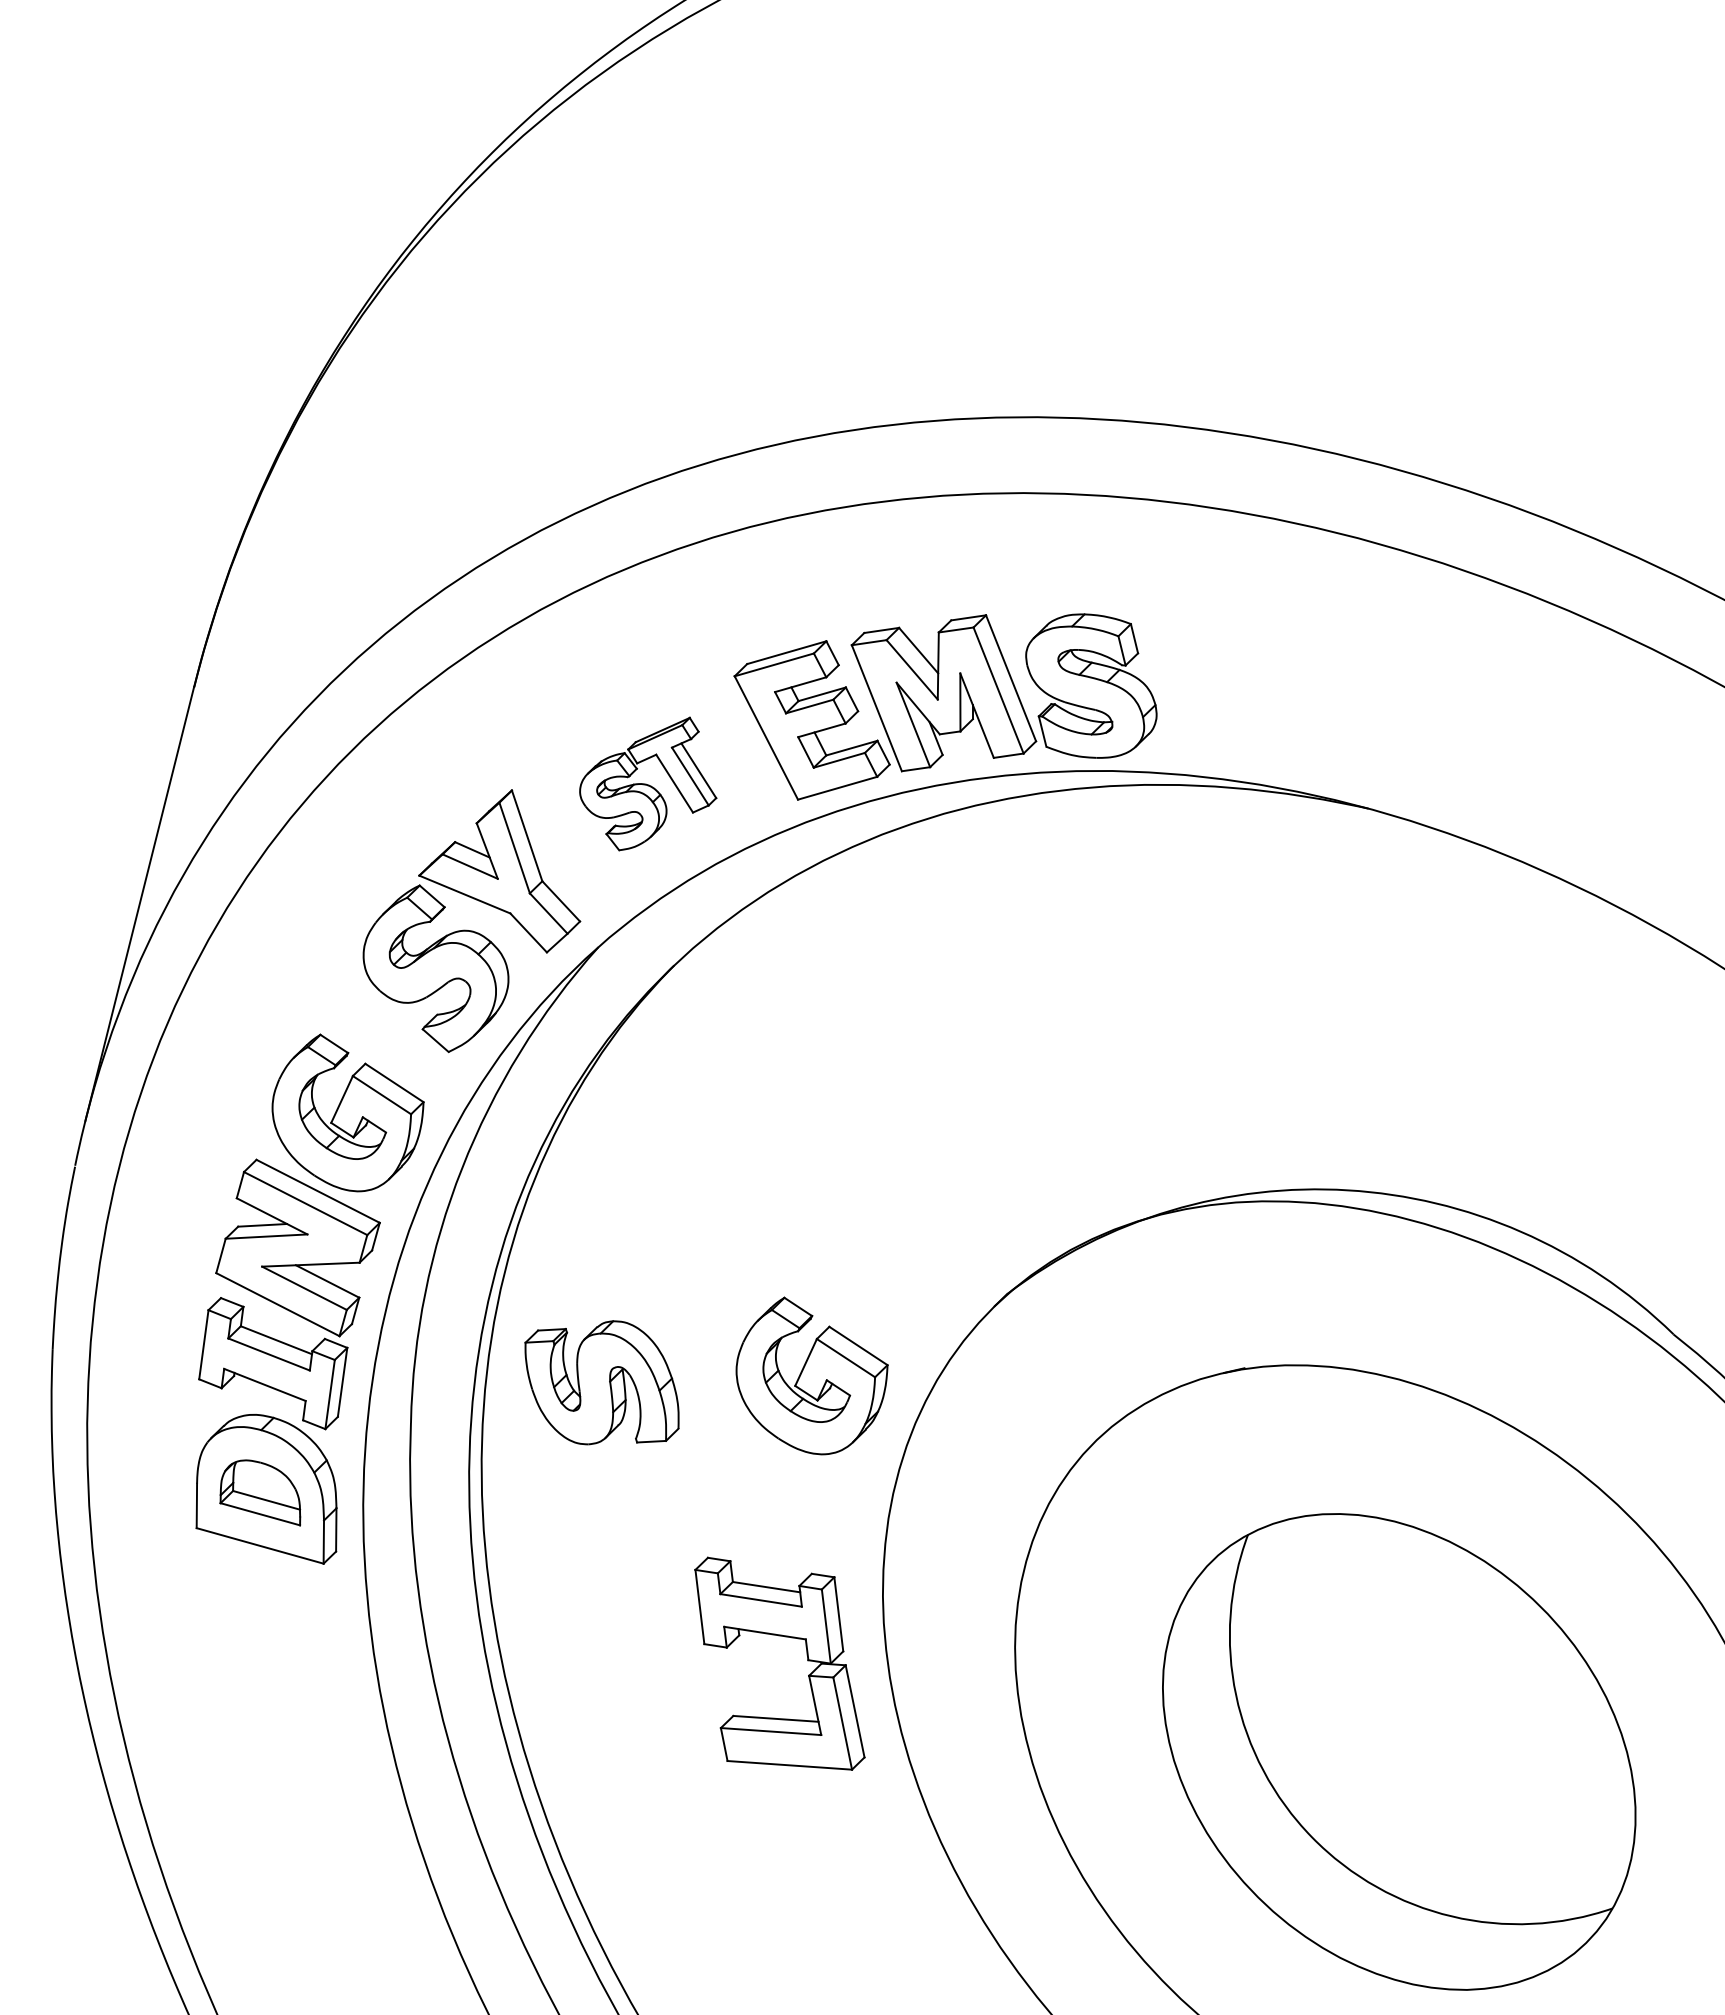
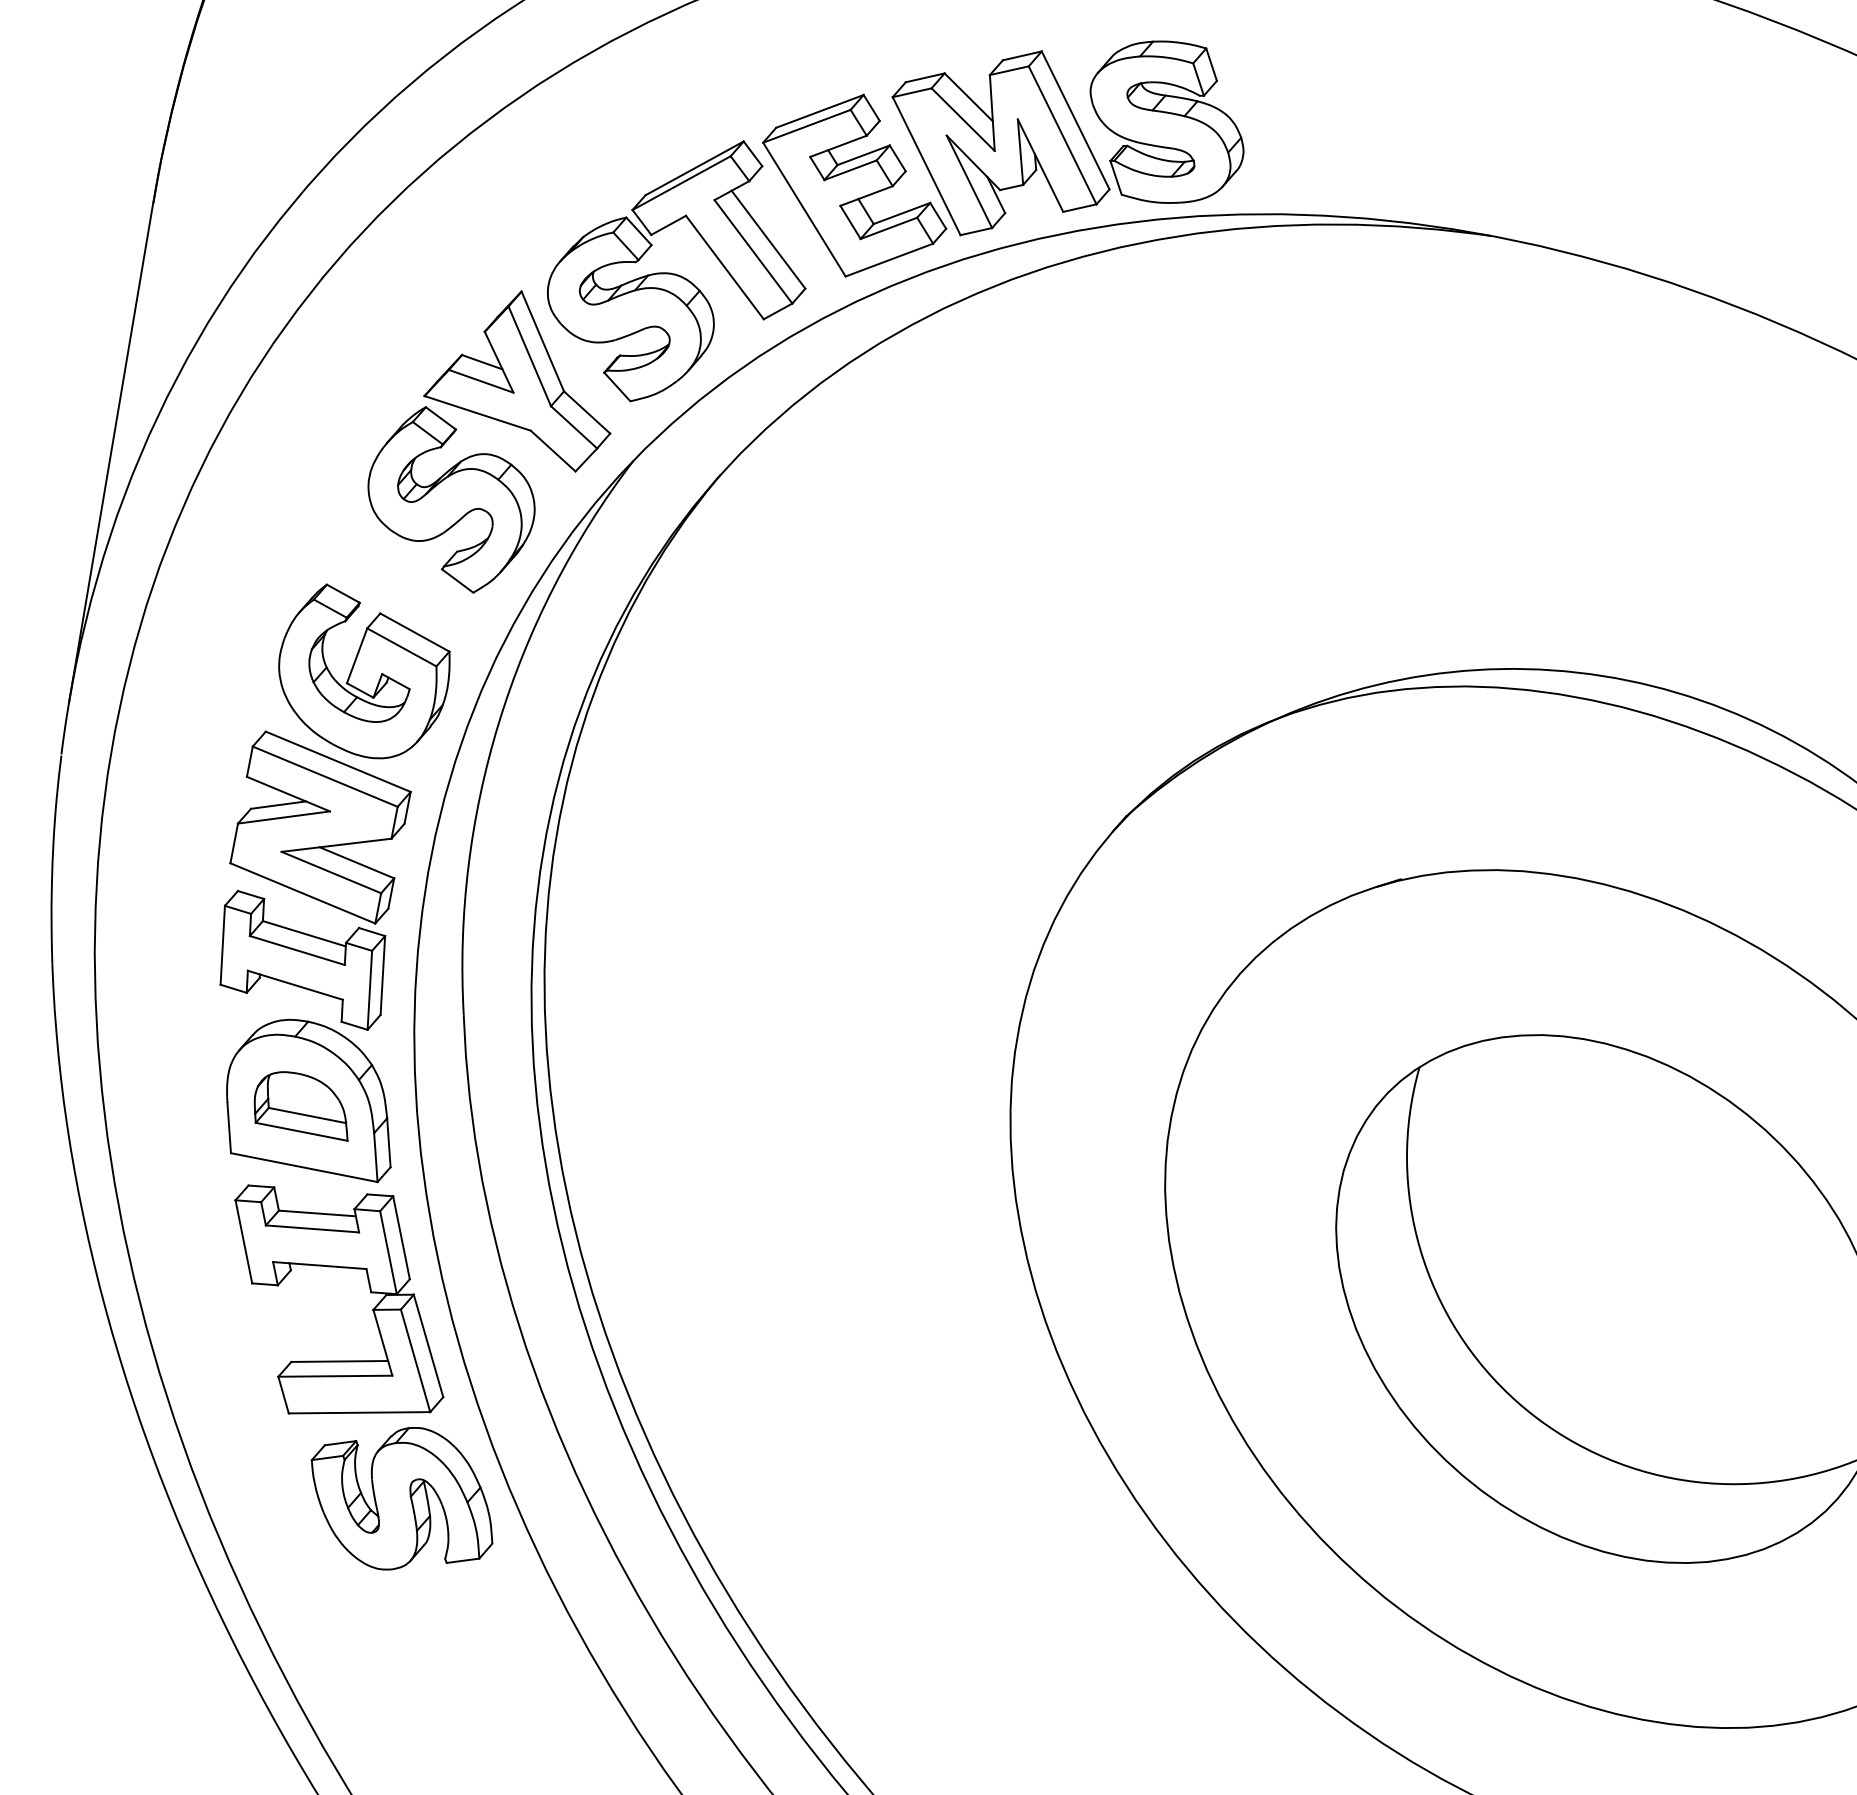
part: (647, 783) -> (674, 271), size x1.67
part: (811, 1375) -> (912, 926), removed
part: (601, 1382) -> (401, 1498), moved
part: (785, 1637) -> (343, 1268), moved

